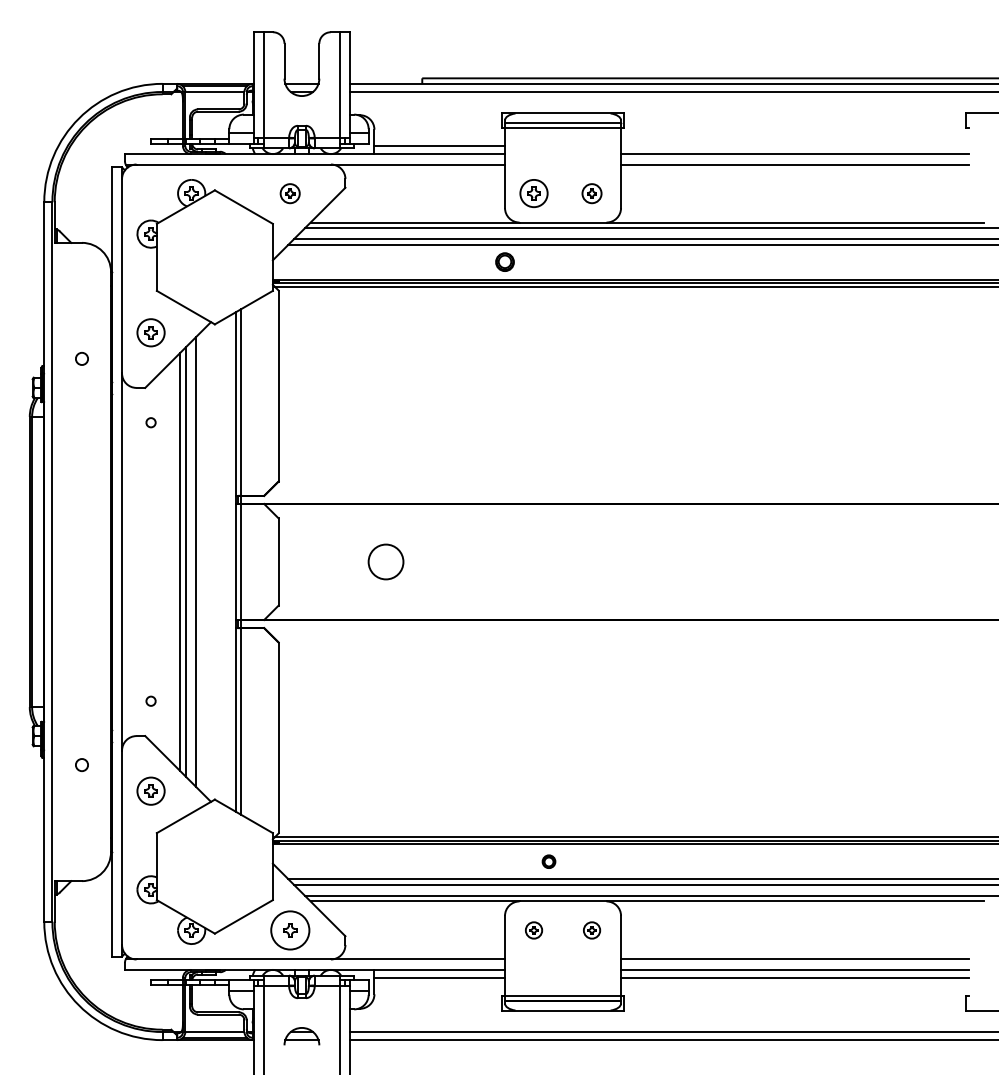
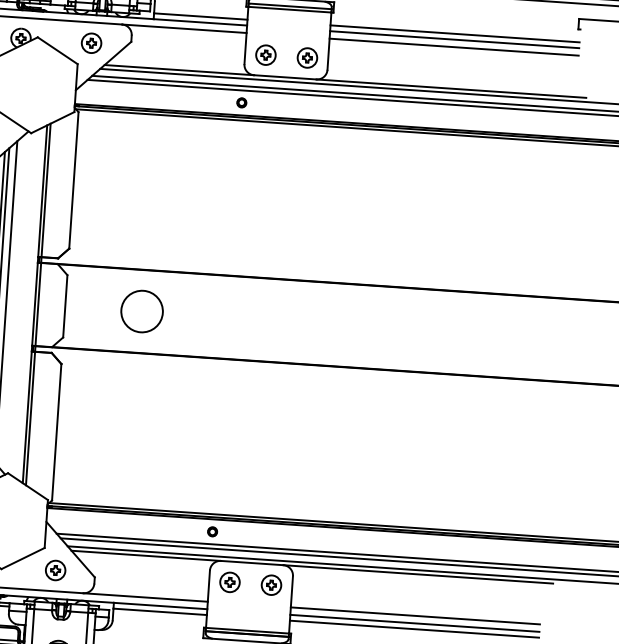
line: (795, 145) -> (455, 33), added
part: (289, 193) -> (91, 43), size x1.43
part: (591, 193) -> (307, 57), size x1.43
part: (504, 262) -> (241, 103), size x0.71
circle: (386, 562) -> (142, 311), size x1.67
part: (548, 861) -> (212, 531), moved
circle: (289, 930) -> (55, 570), size x0.71
part: (533, 930) -> (229, 582), size x1.67
part: (591, 930) -> (271, 585), size x1.67

